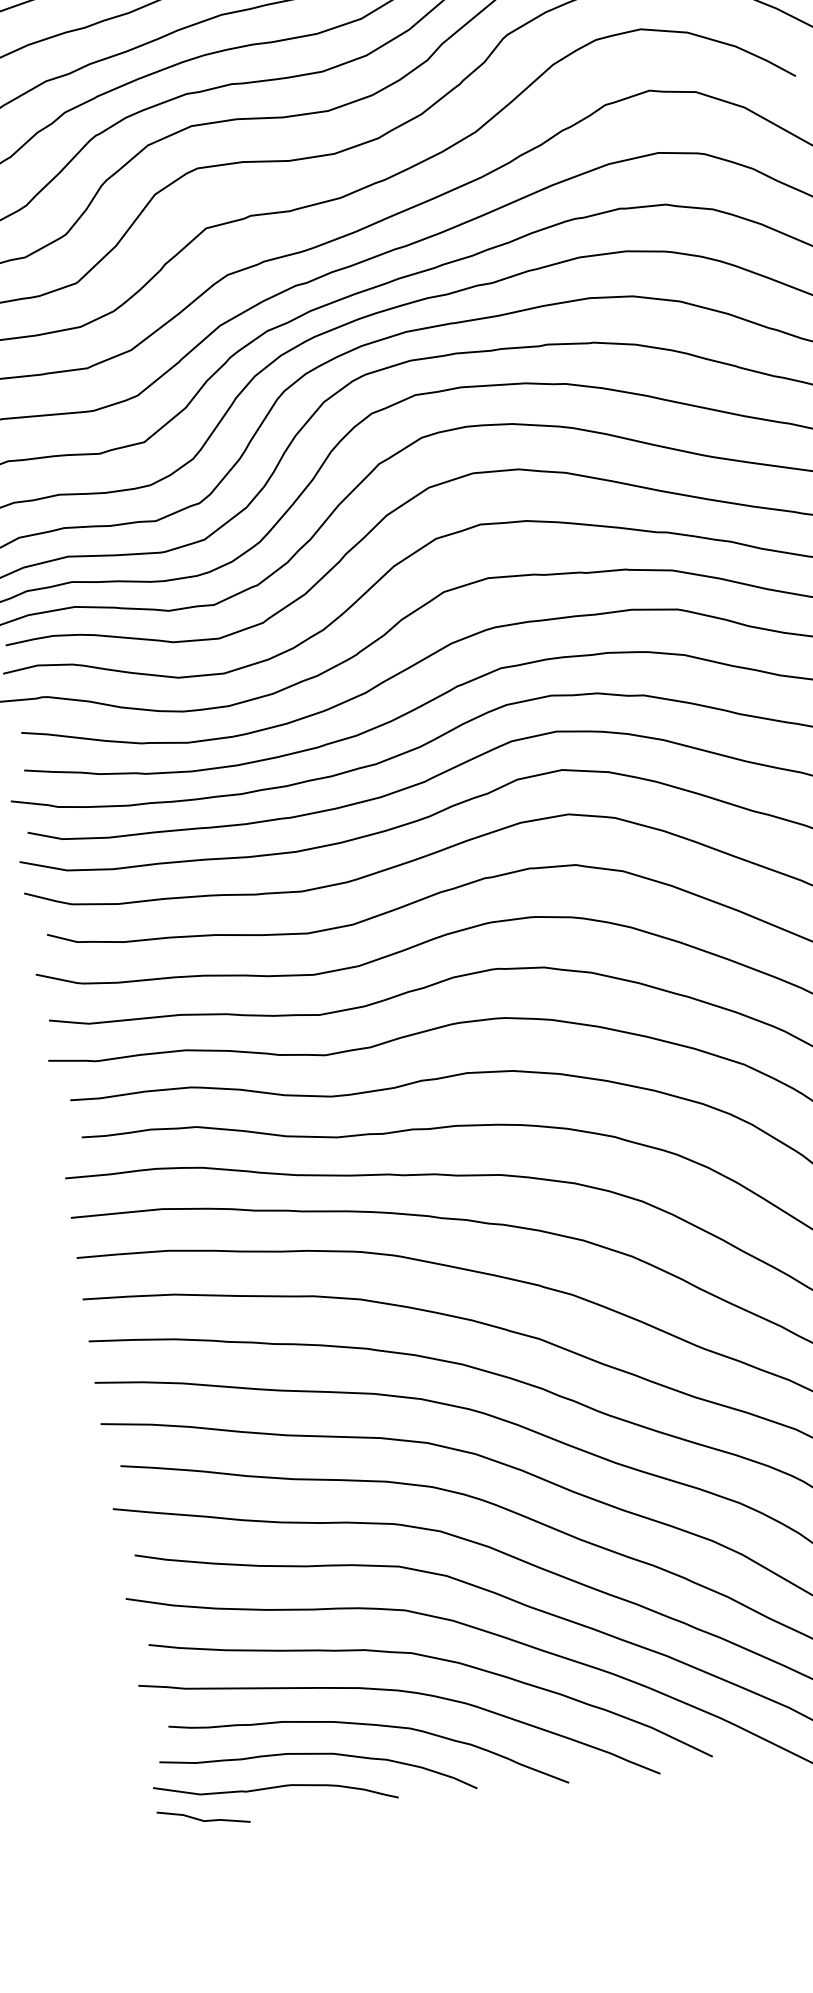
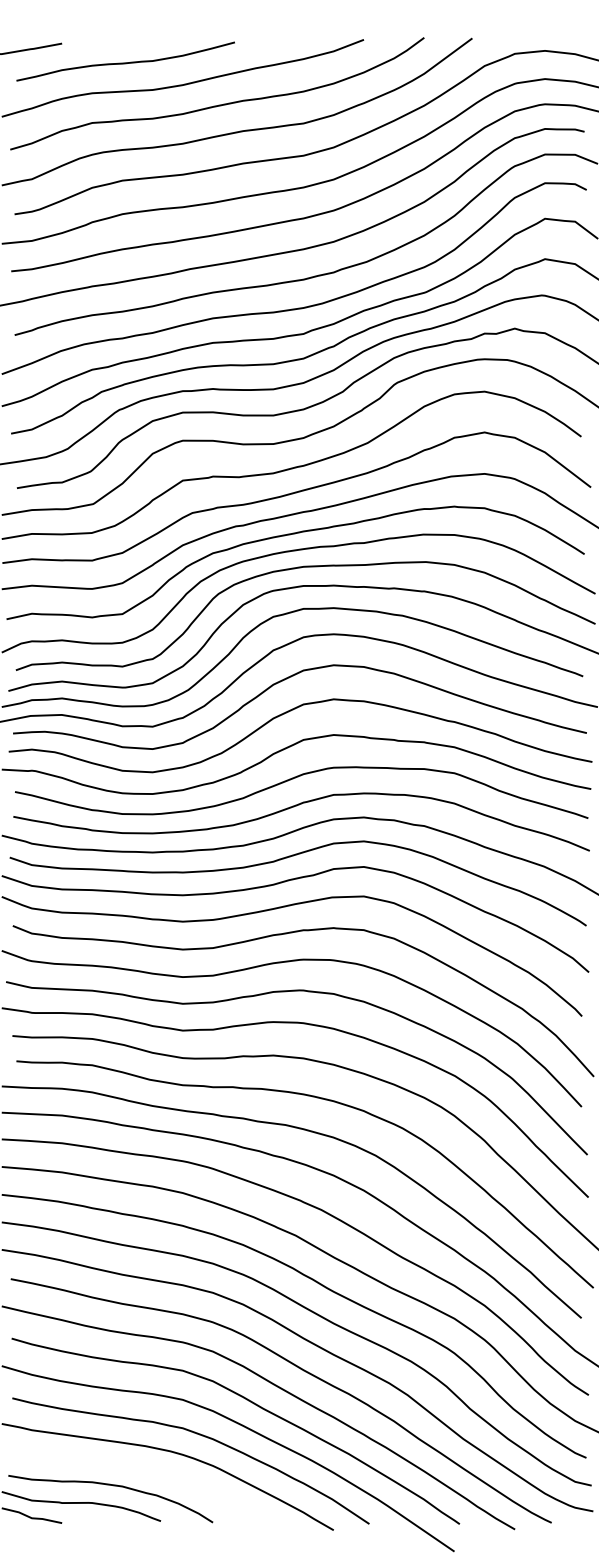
curve: (372, 1726) -> (150, 1472), removed

